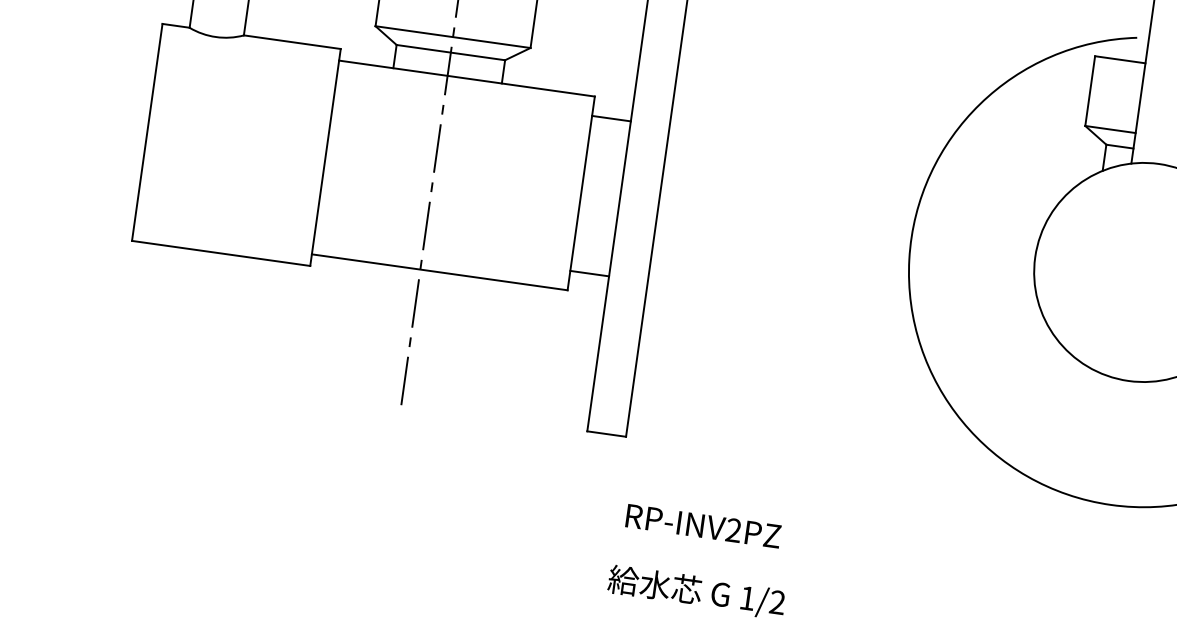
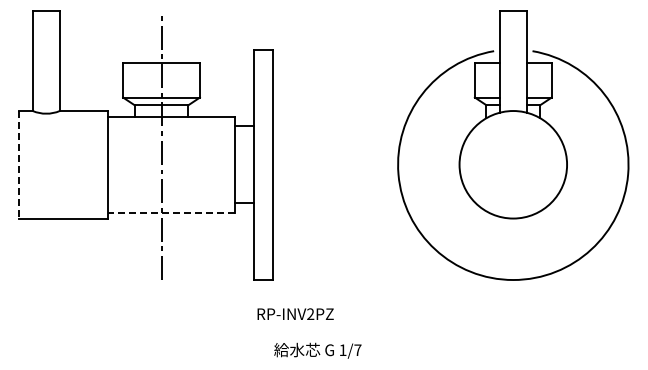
line: (147, 131) -> (19, 164), solid -> dashed
line: (438, 271) -> (170, 212), solid -> dashed
text: (703, 524) -> (295, 313), moved
text: (776, 600) -> (357, 349), 1/2 -> 1/7

